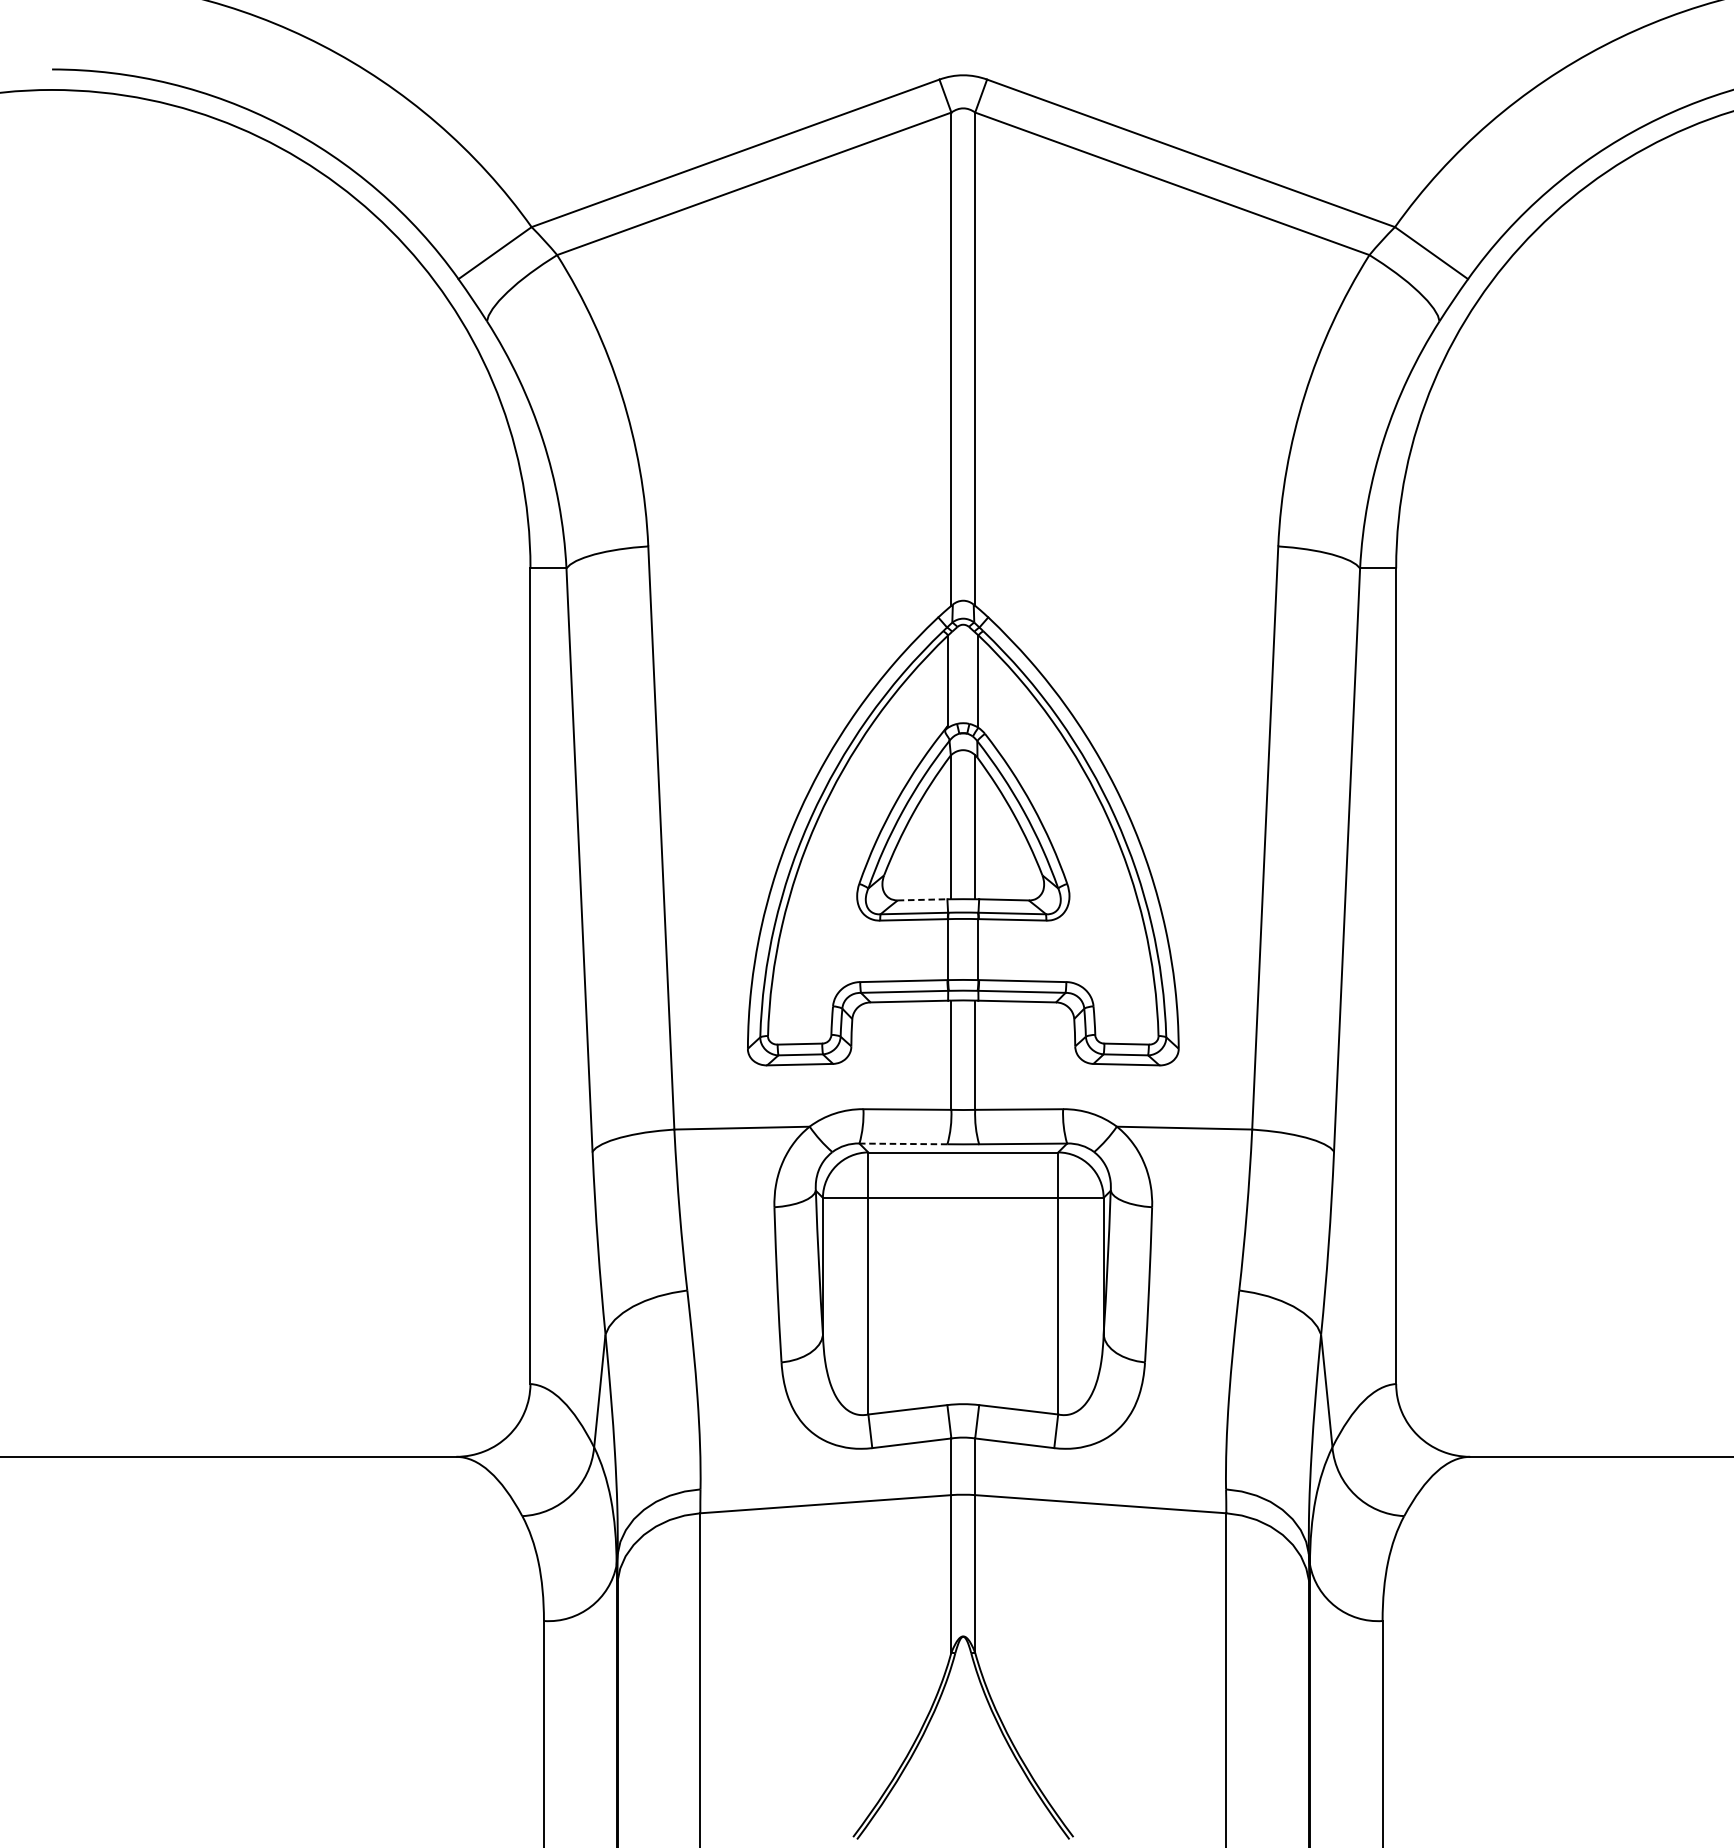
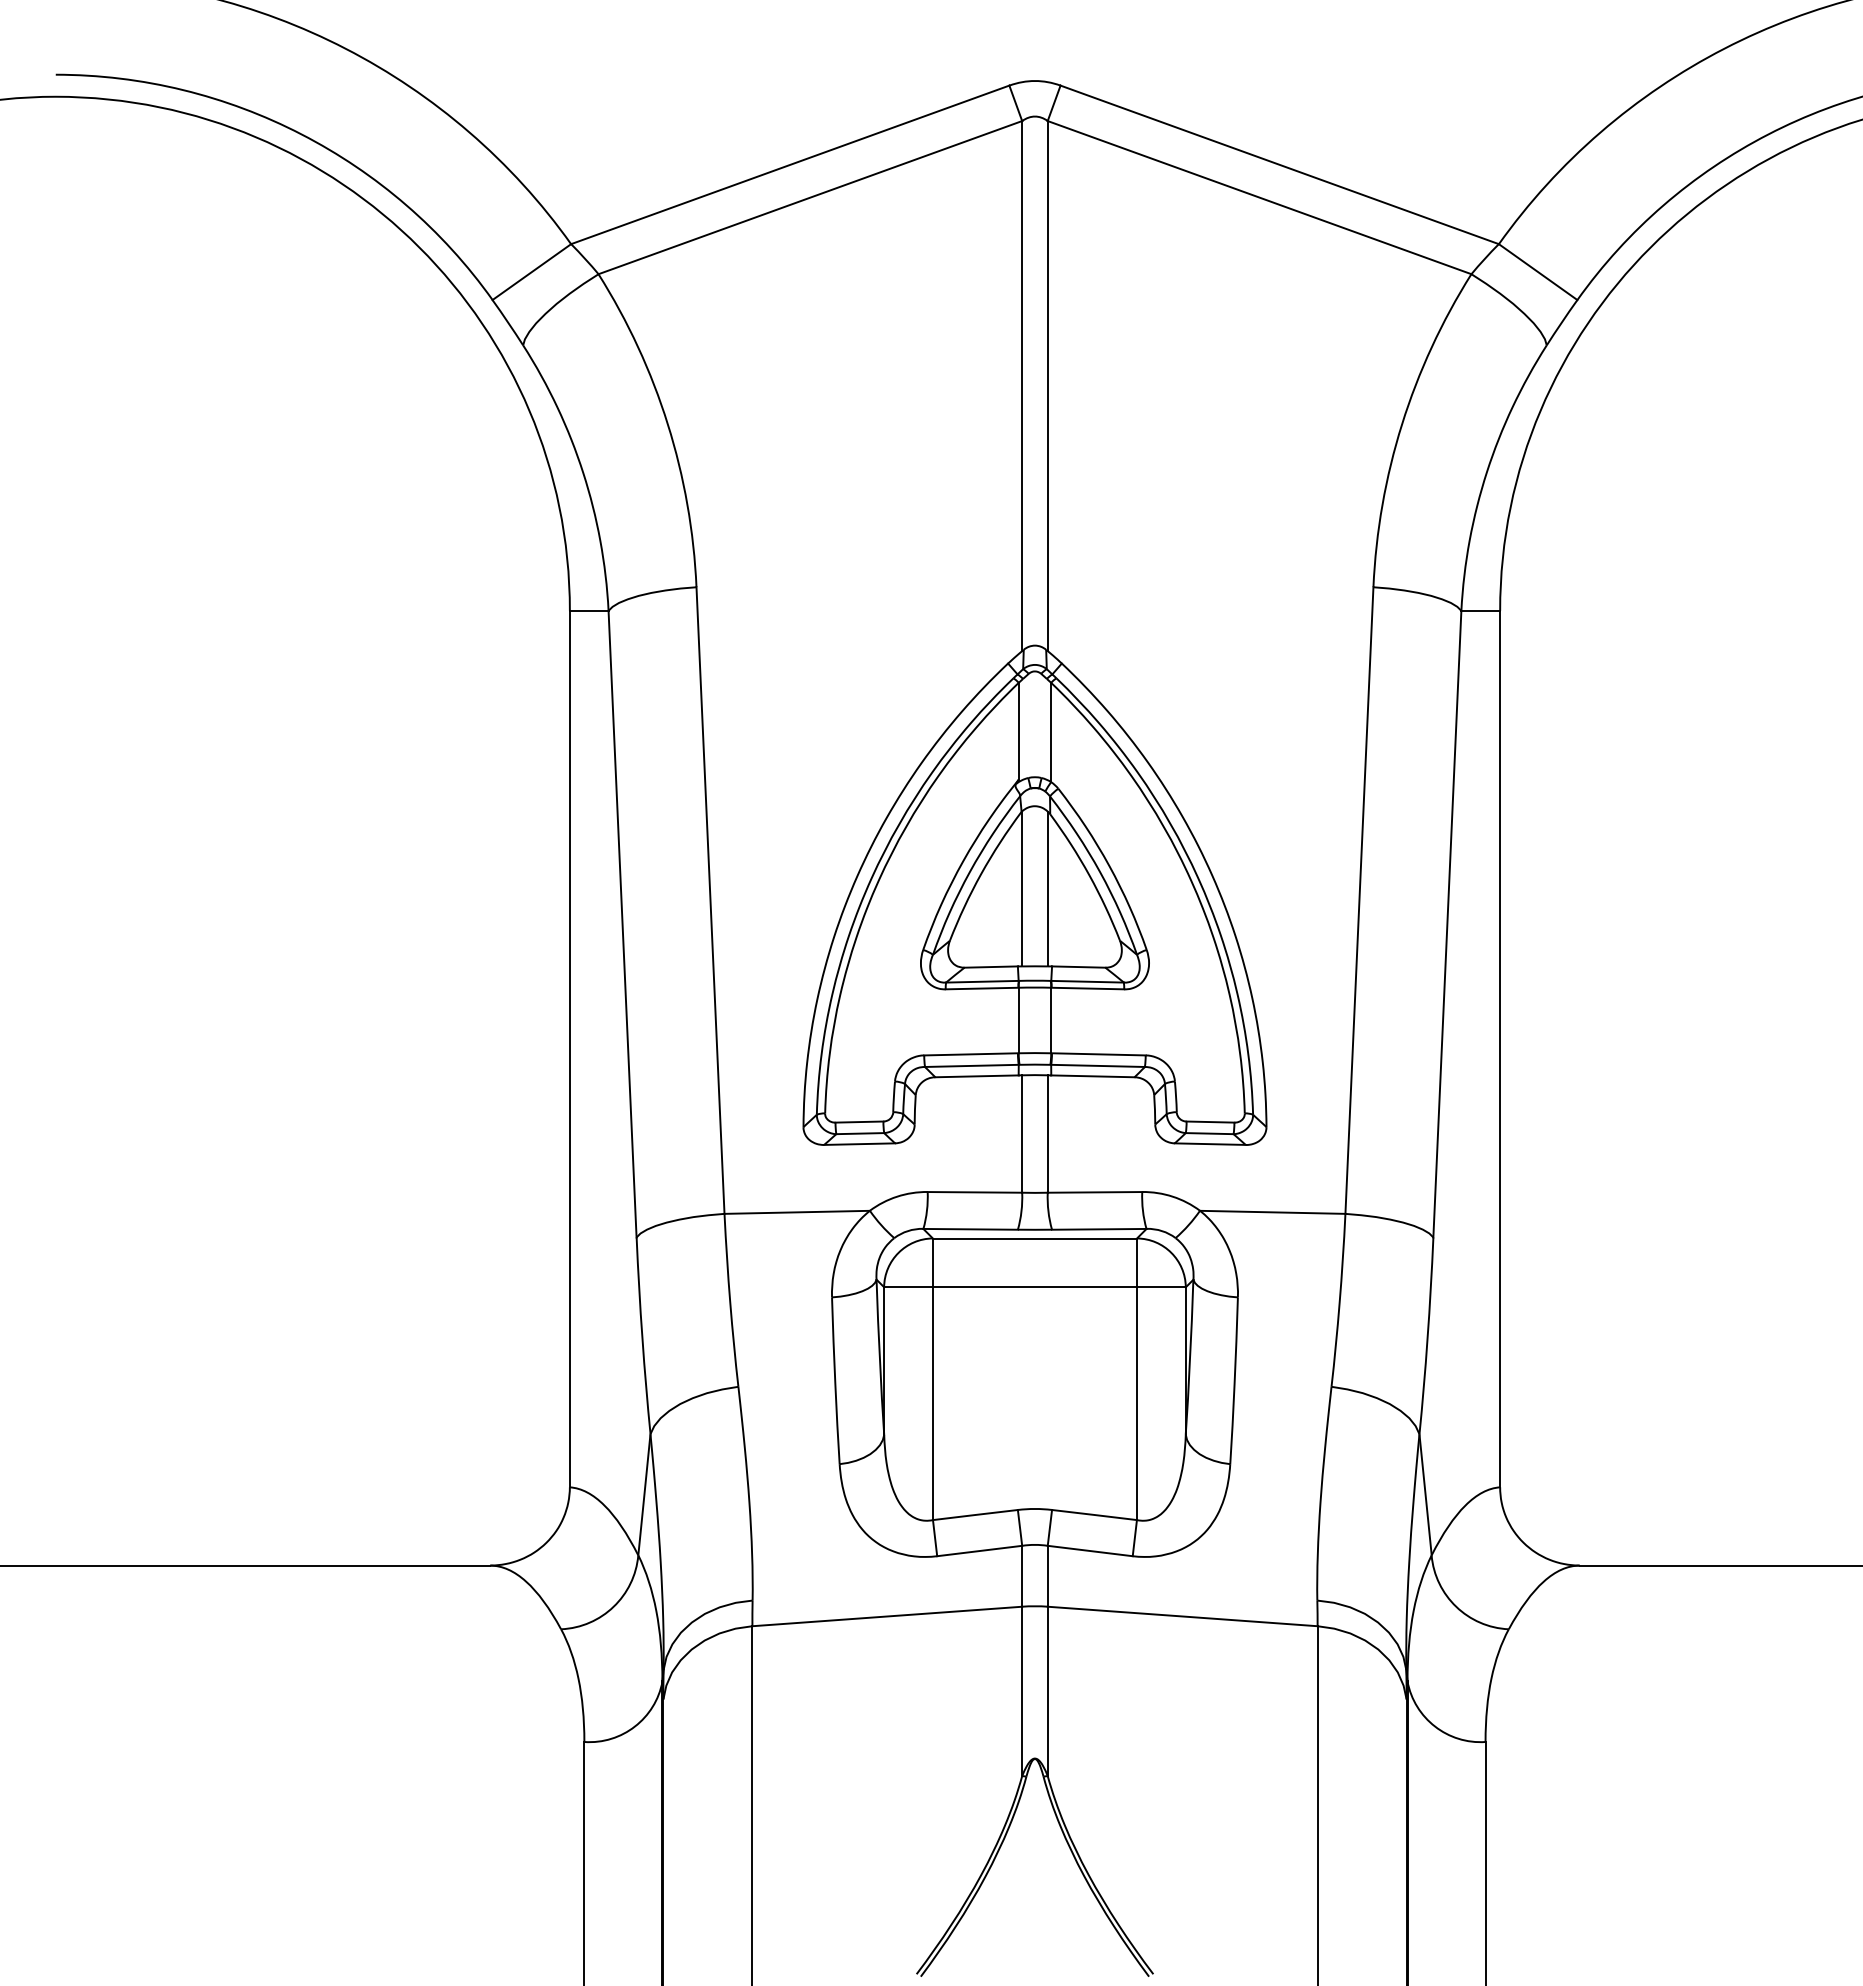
line: (922, 900) -> (991, 967), dashed -> solid
line: (903, 1144) -> (970, 1229), dashed -> solid

